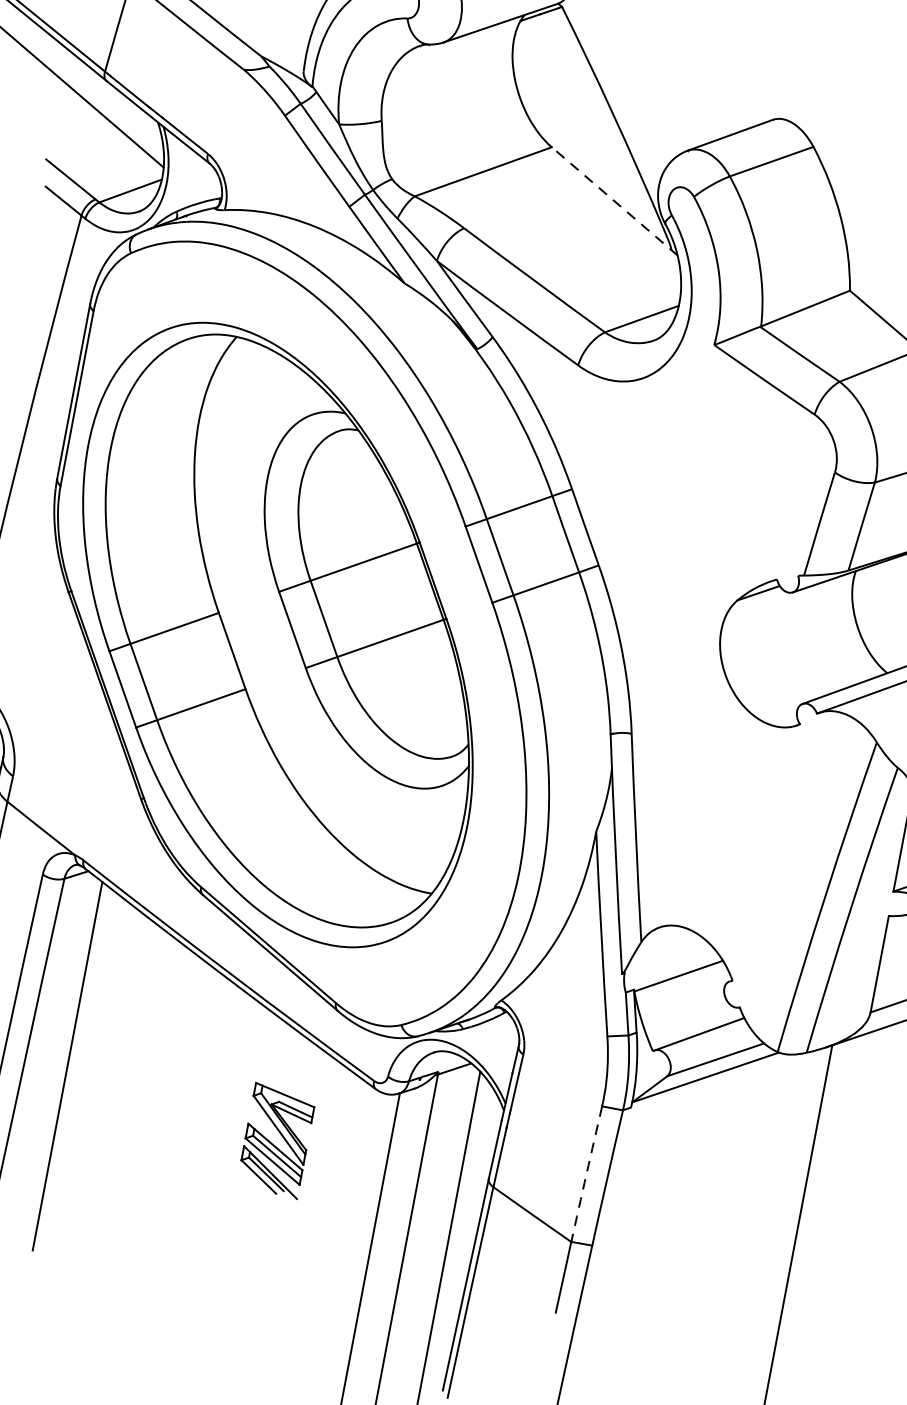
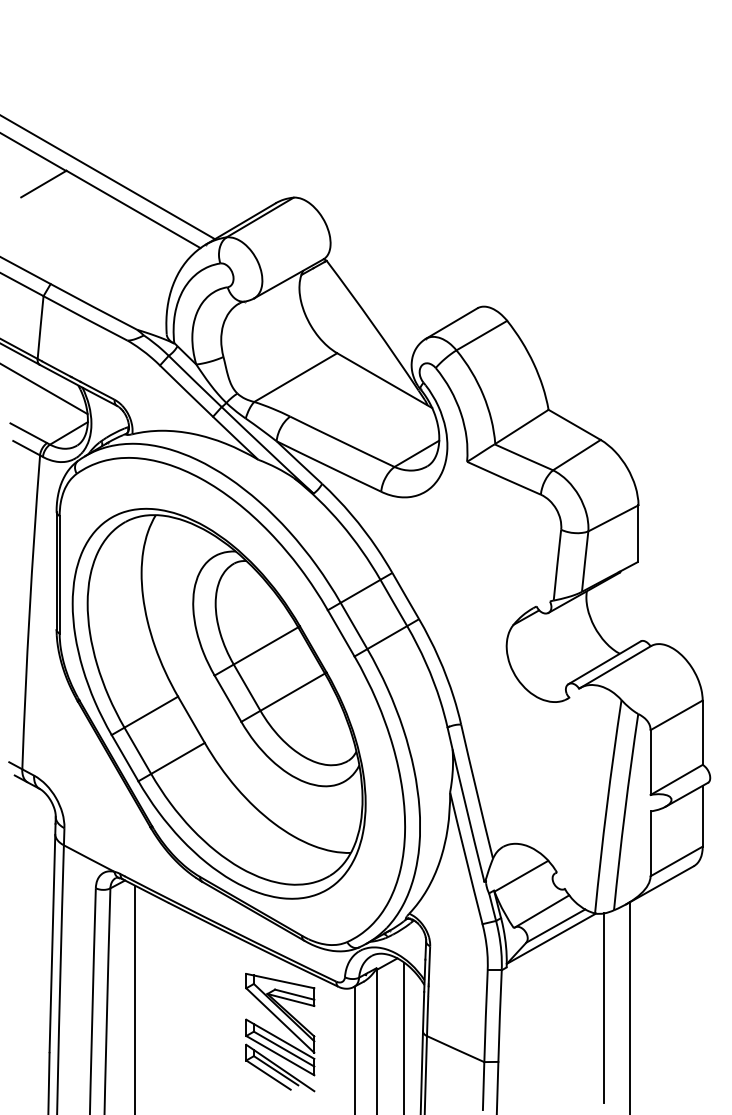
line: (614, 201) -> (384, 380), dashed -> solid
part: (276, 1140) -> (280, 1032), size x1.67
arc: (585, 1174) -> (485, 1016), dashed -> solid
line: (765, 1194) -> (604, 1007), added

